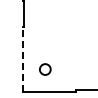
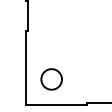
line: (22, 59) -> (25, 67), dashed -> solid
circle: (45, 69) -> (52, 79), size x1.67

